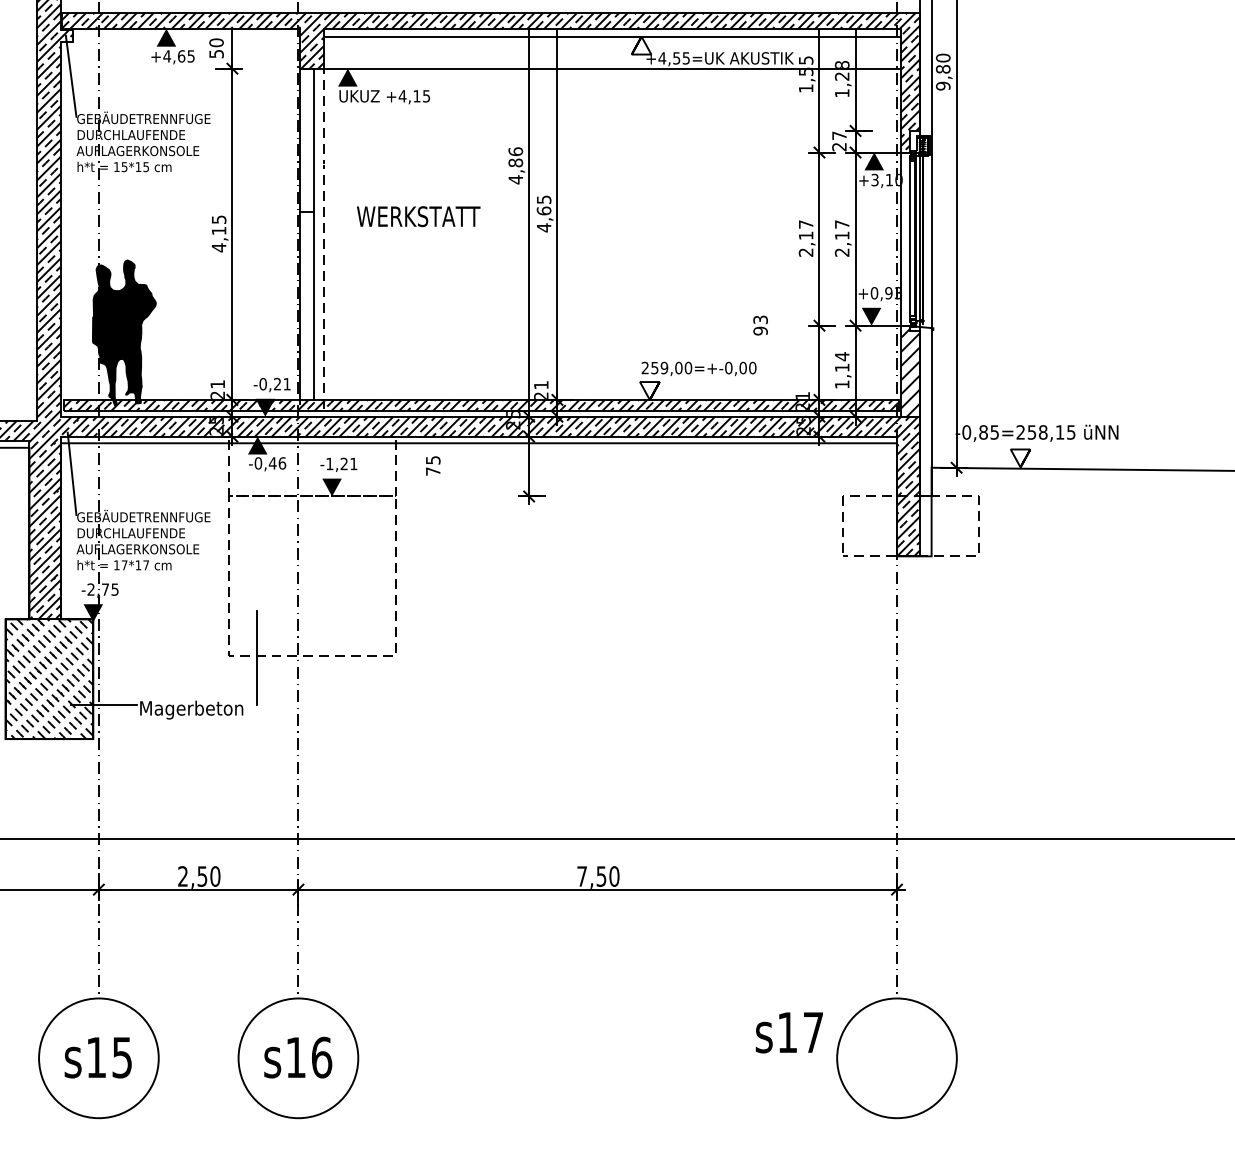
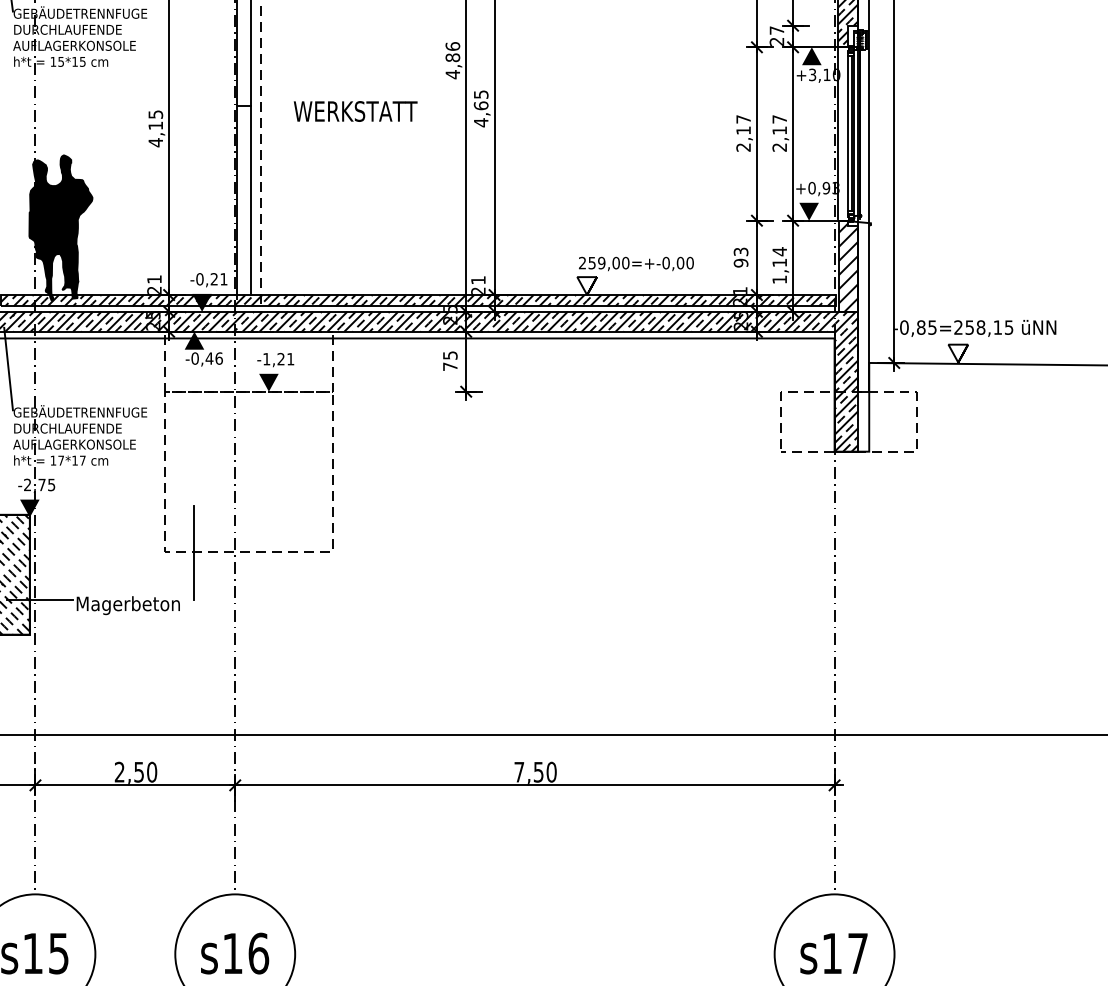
text: (760, 325) -> (740, 257), moved
text: (433, 465) -> (450, 360), moved
text: (788, 1032) -> (833, 953), moved

